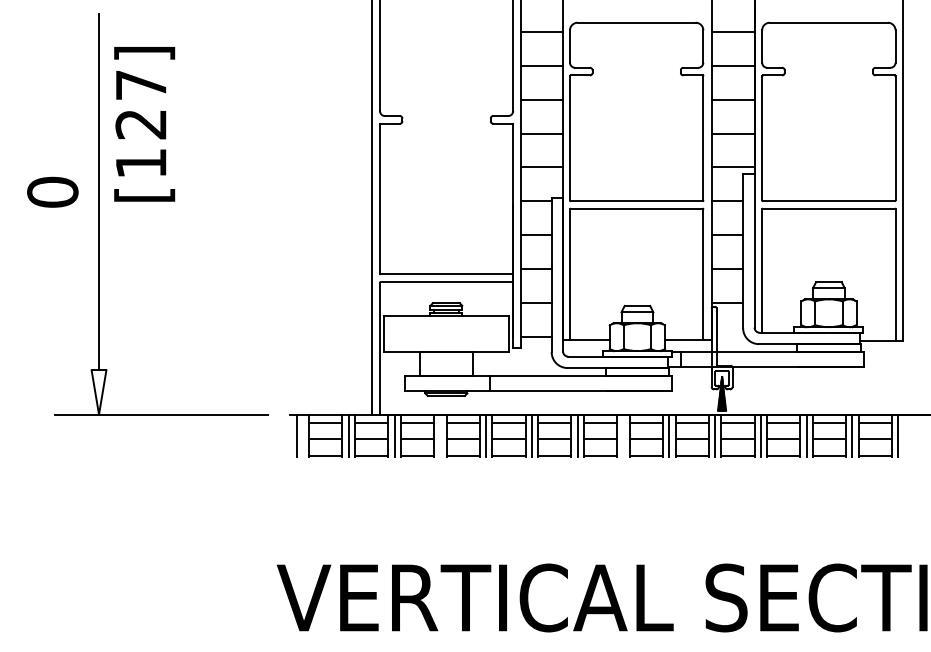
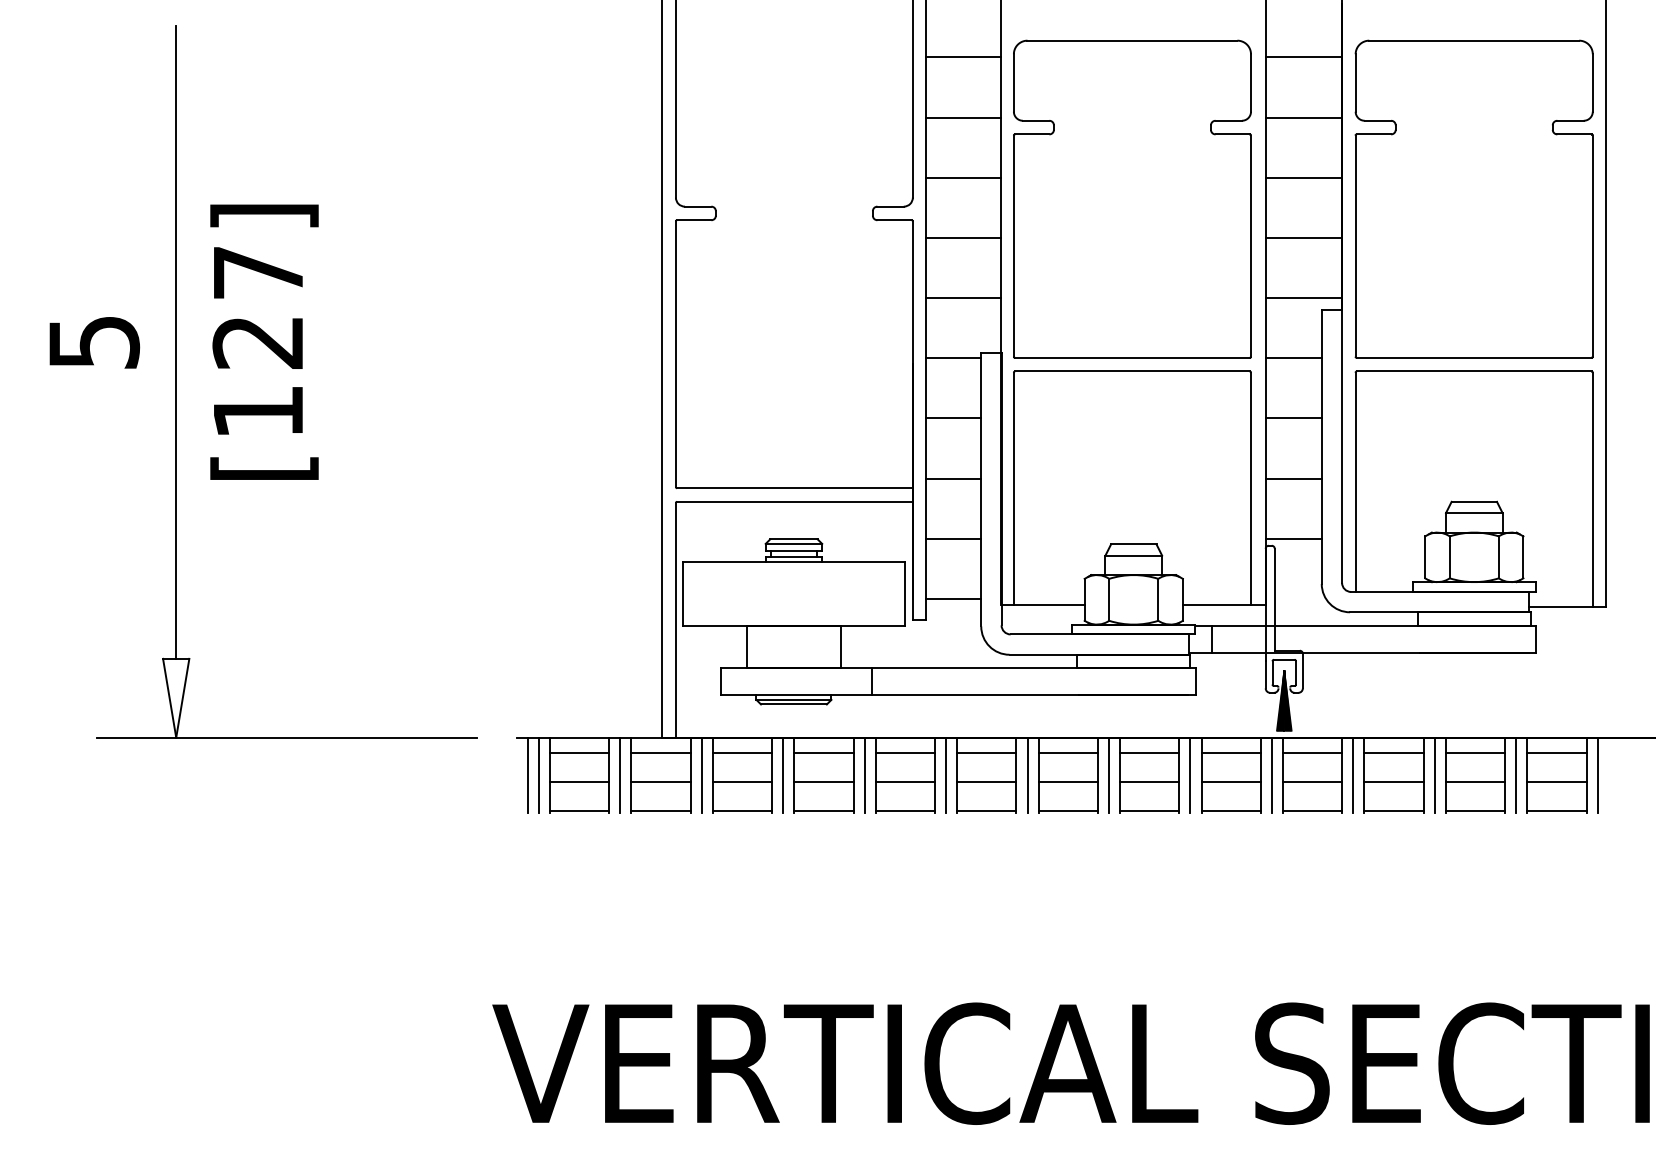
text: (144, 124) -> (264, 342), moved
text: (52, 191) -> (93, 340), 0 -> 5
line: (302, 435) -> (538, 774), added
line: (440, 435) -> (783, 774), added
line: (623, 435) -> (1109, 774), added

